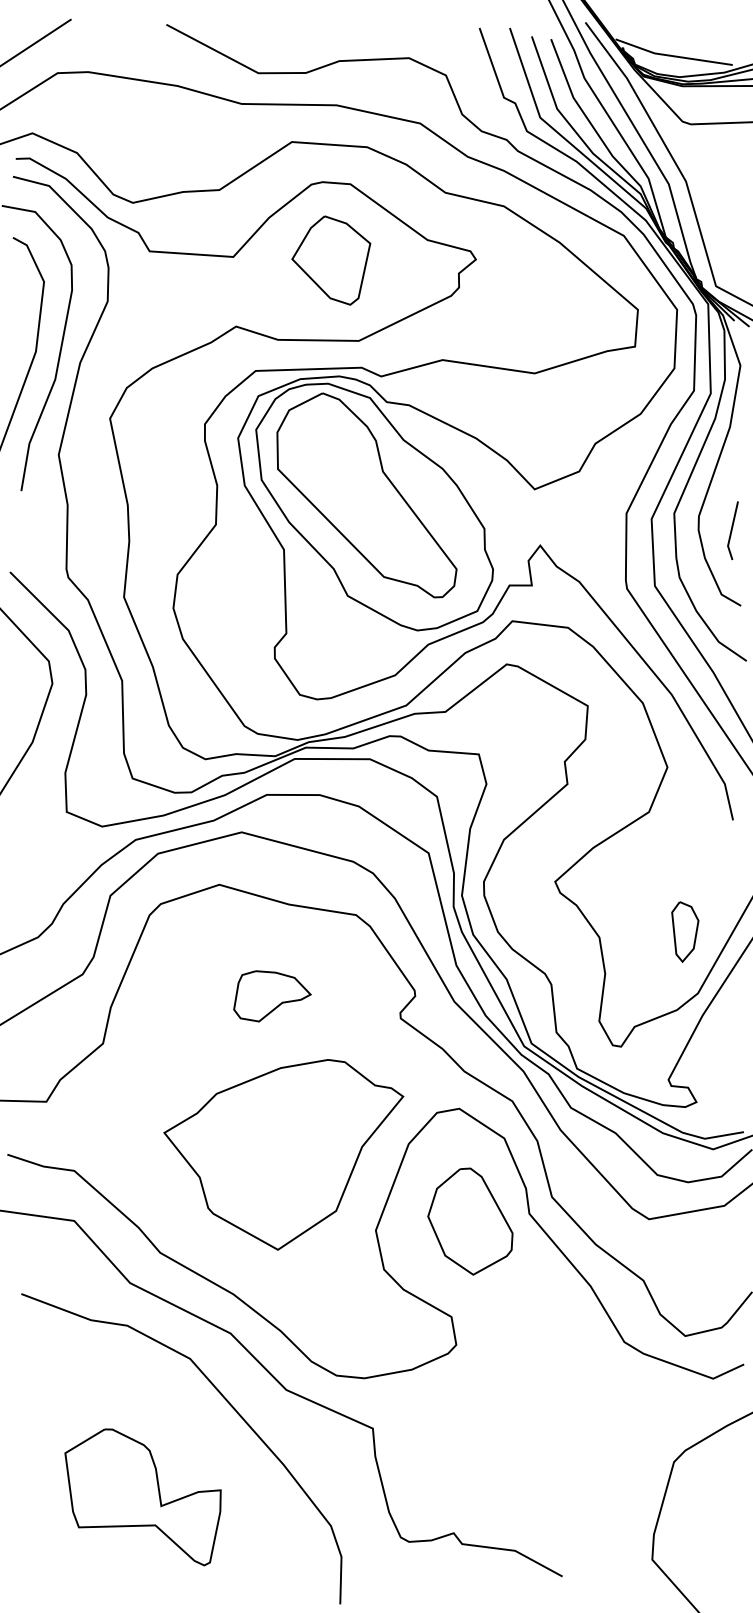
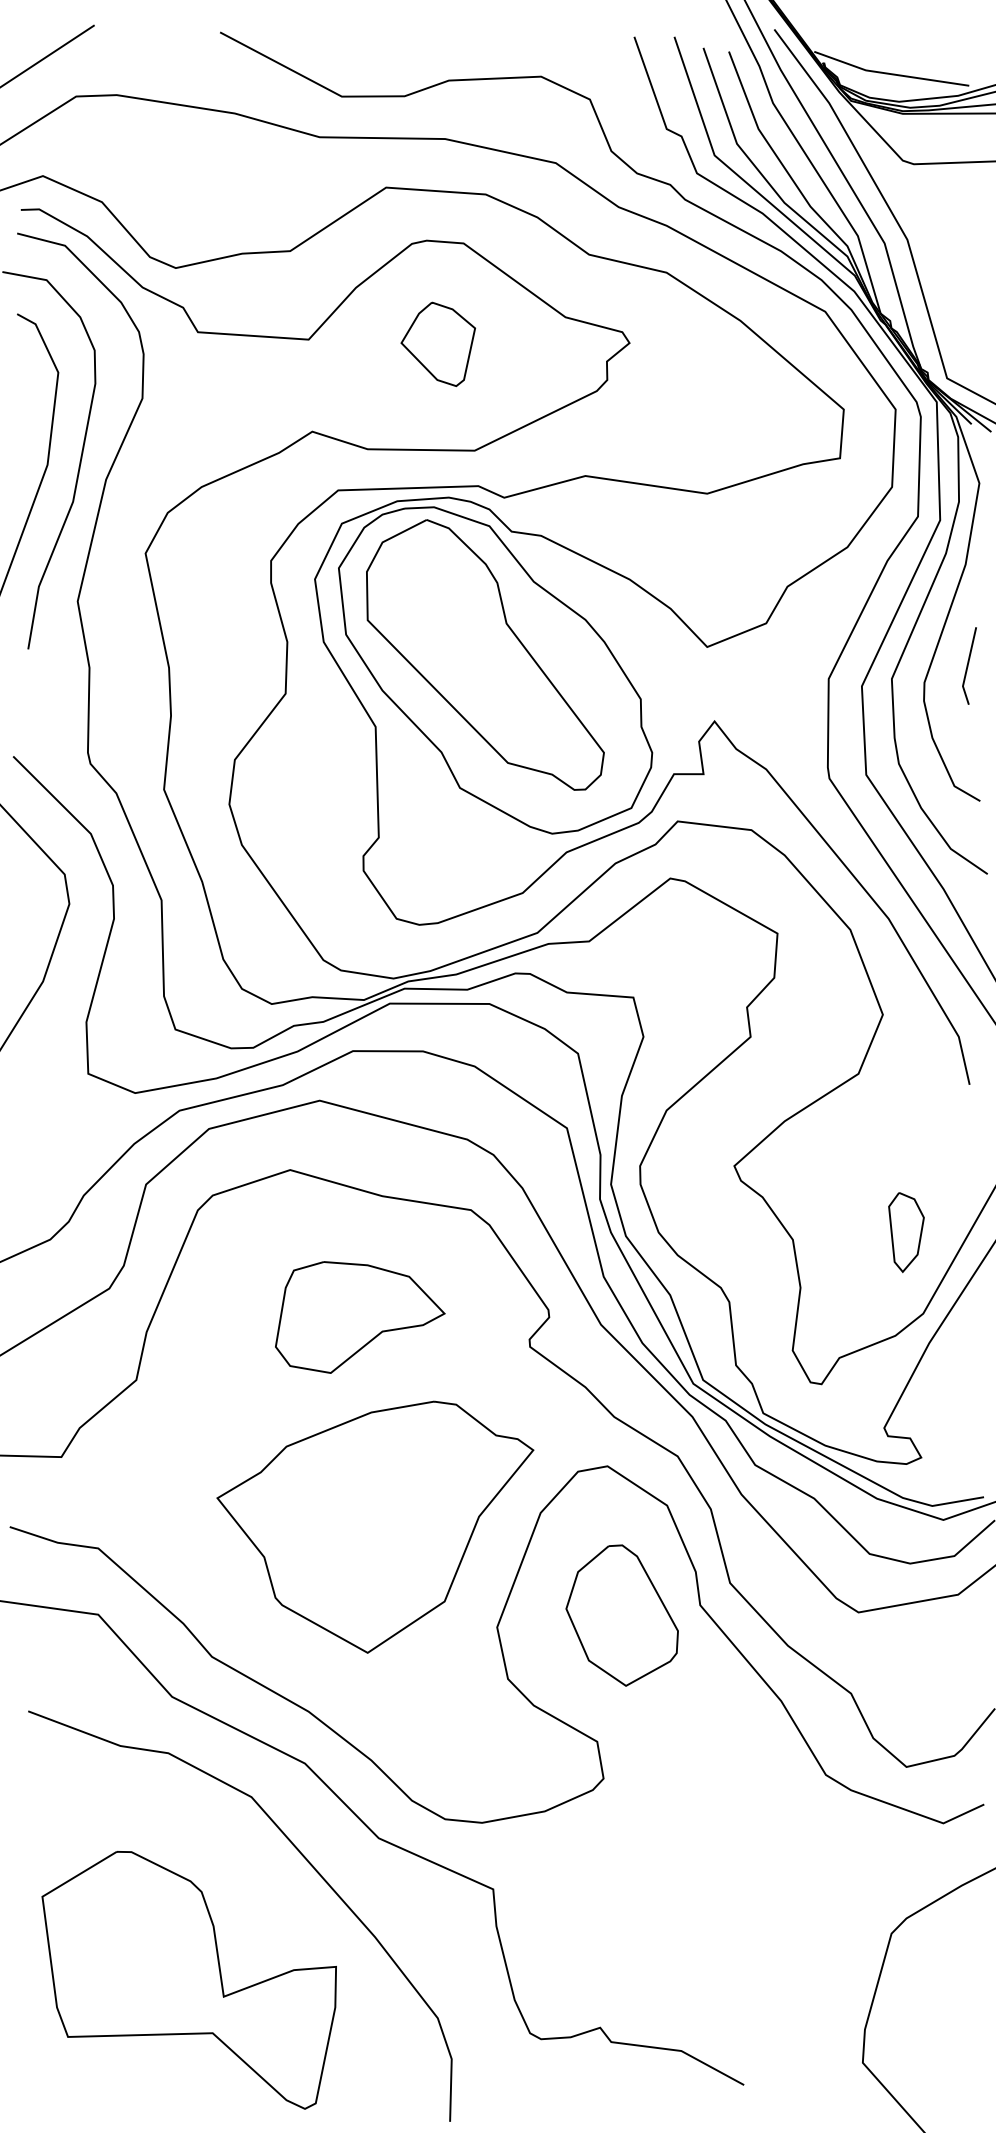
part: (331, 260) -> (438, 344), size x0.71
line: (732, 530) -> (968, 665), moved
part: (272, 996) -> (360, 1317), size x1.67
part: (142, 1497) -> (188, 1980), size x1.43

